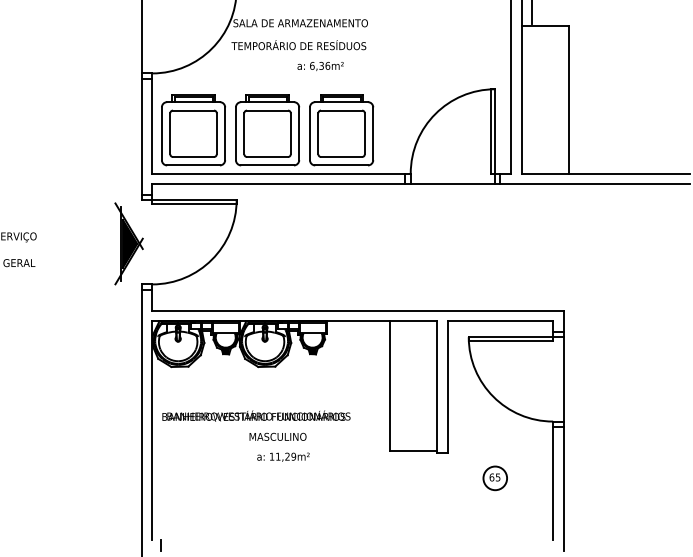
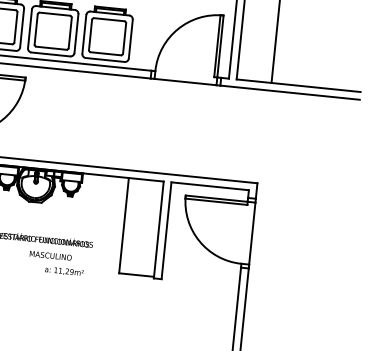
text: (277, 436) -> (50, 255), moved
text: (283, 456) -> (64, 270), moved
part: (494, 478) -> (194, 301), removed

